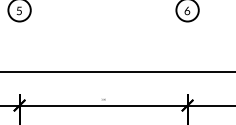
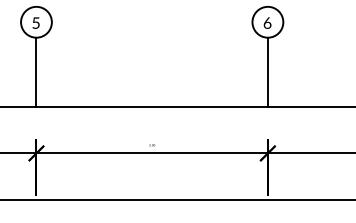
line: (19, 46) -> (36, 72), added
line: (187, 46) -> (267, 72), added

